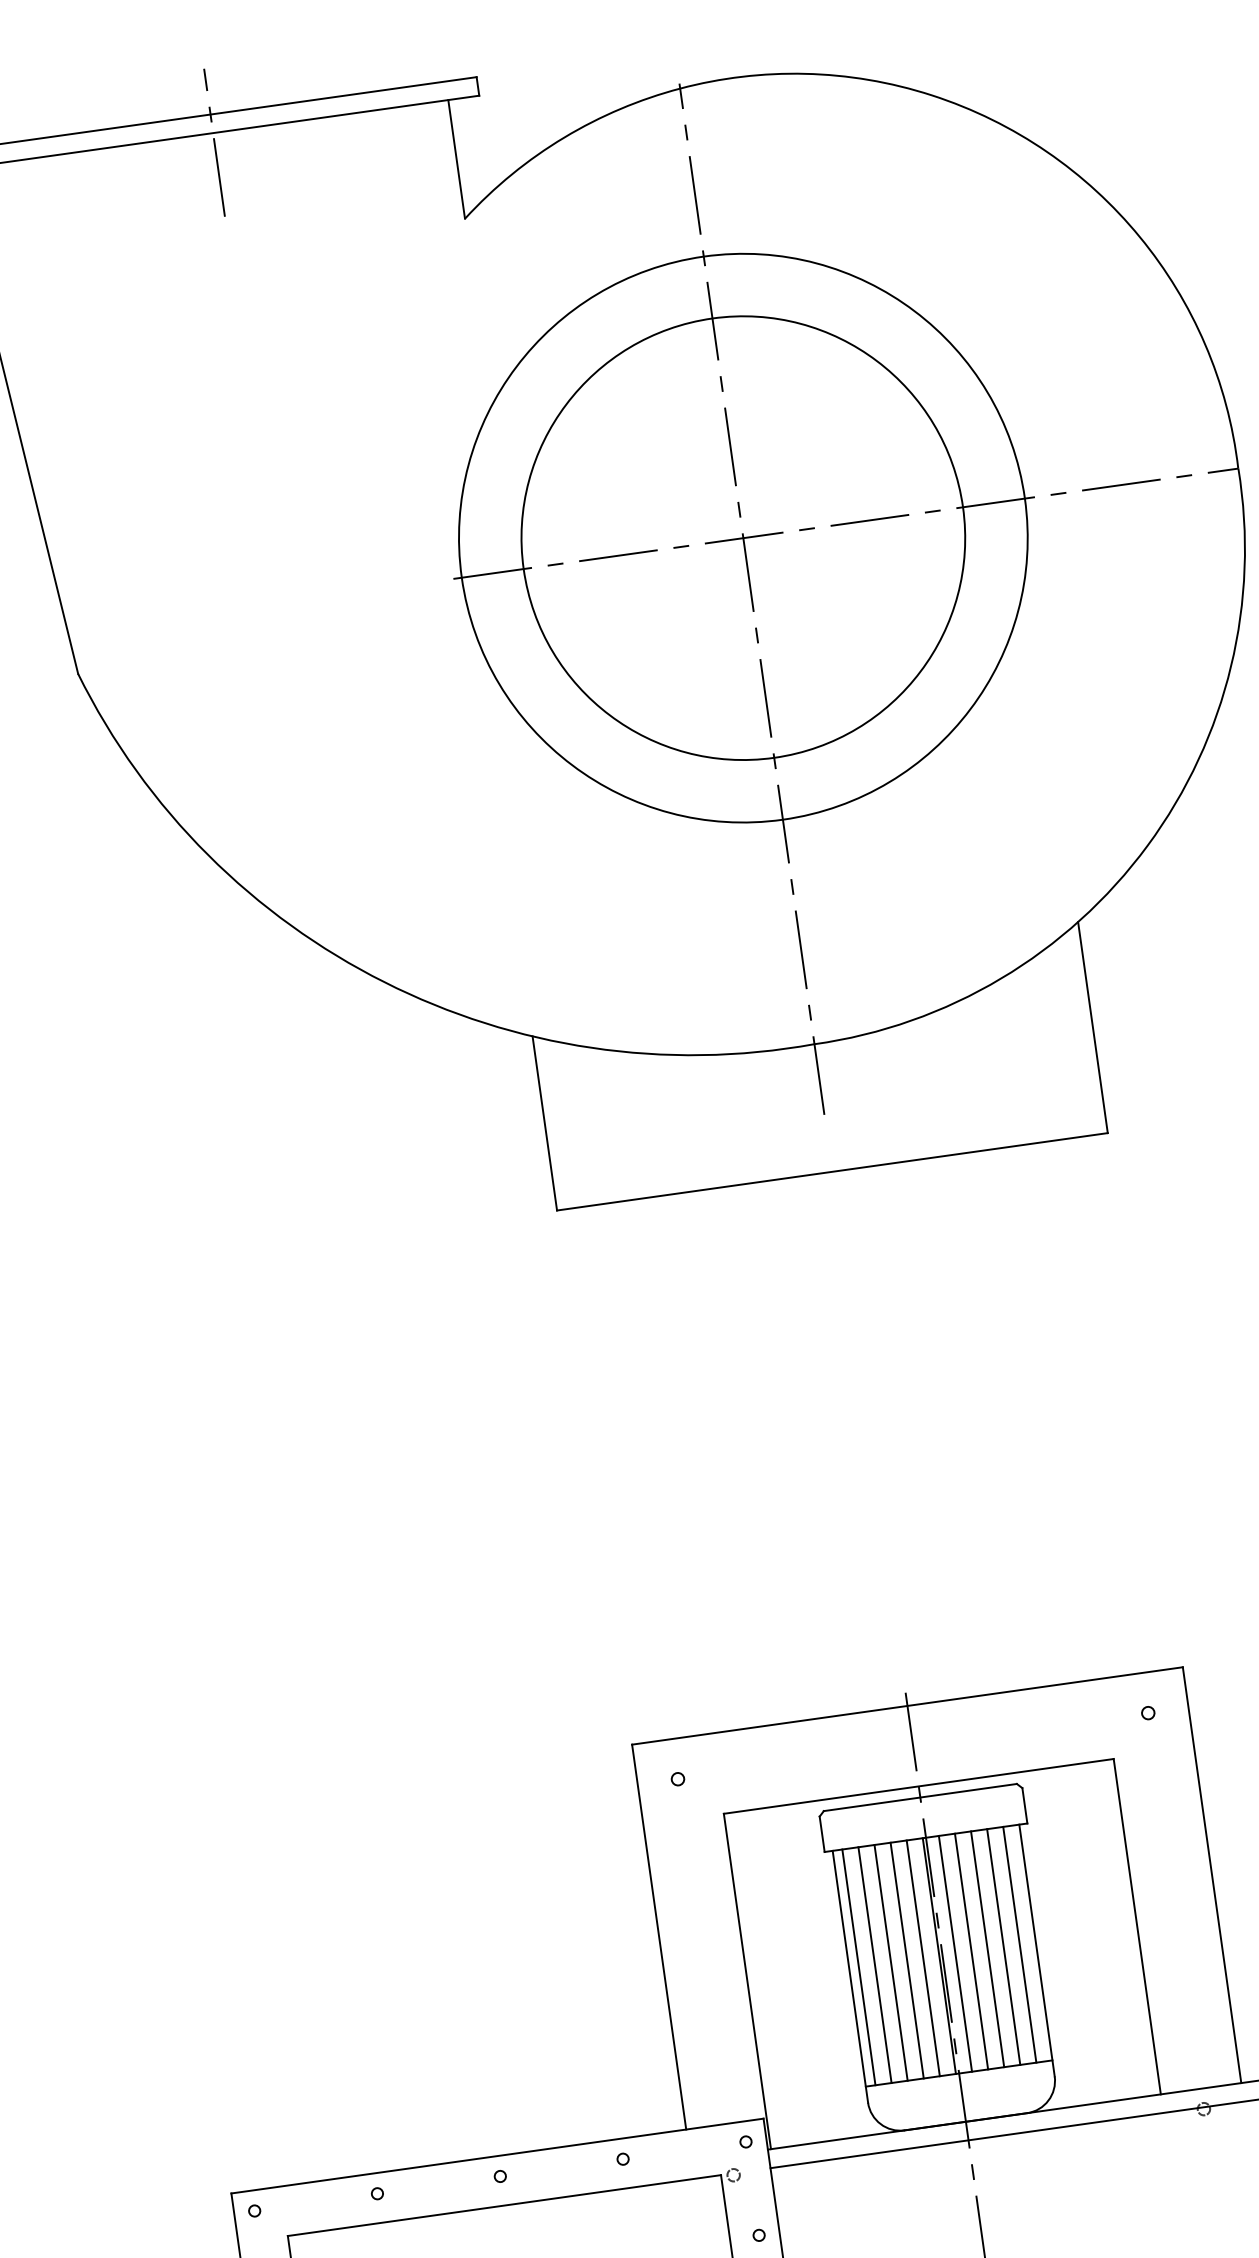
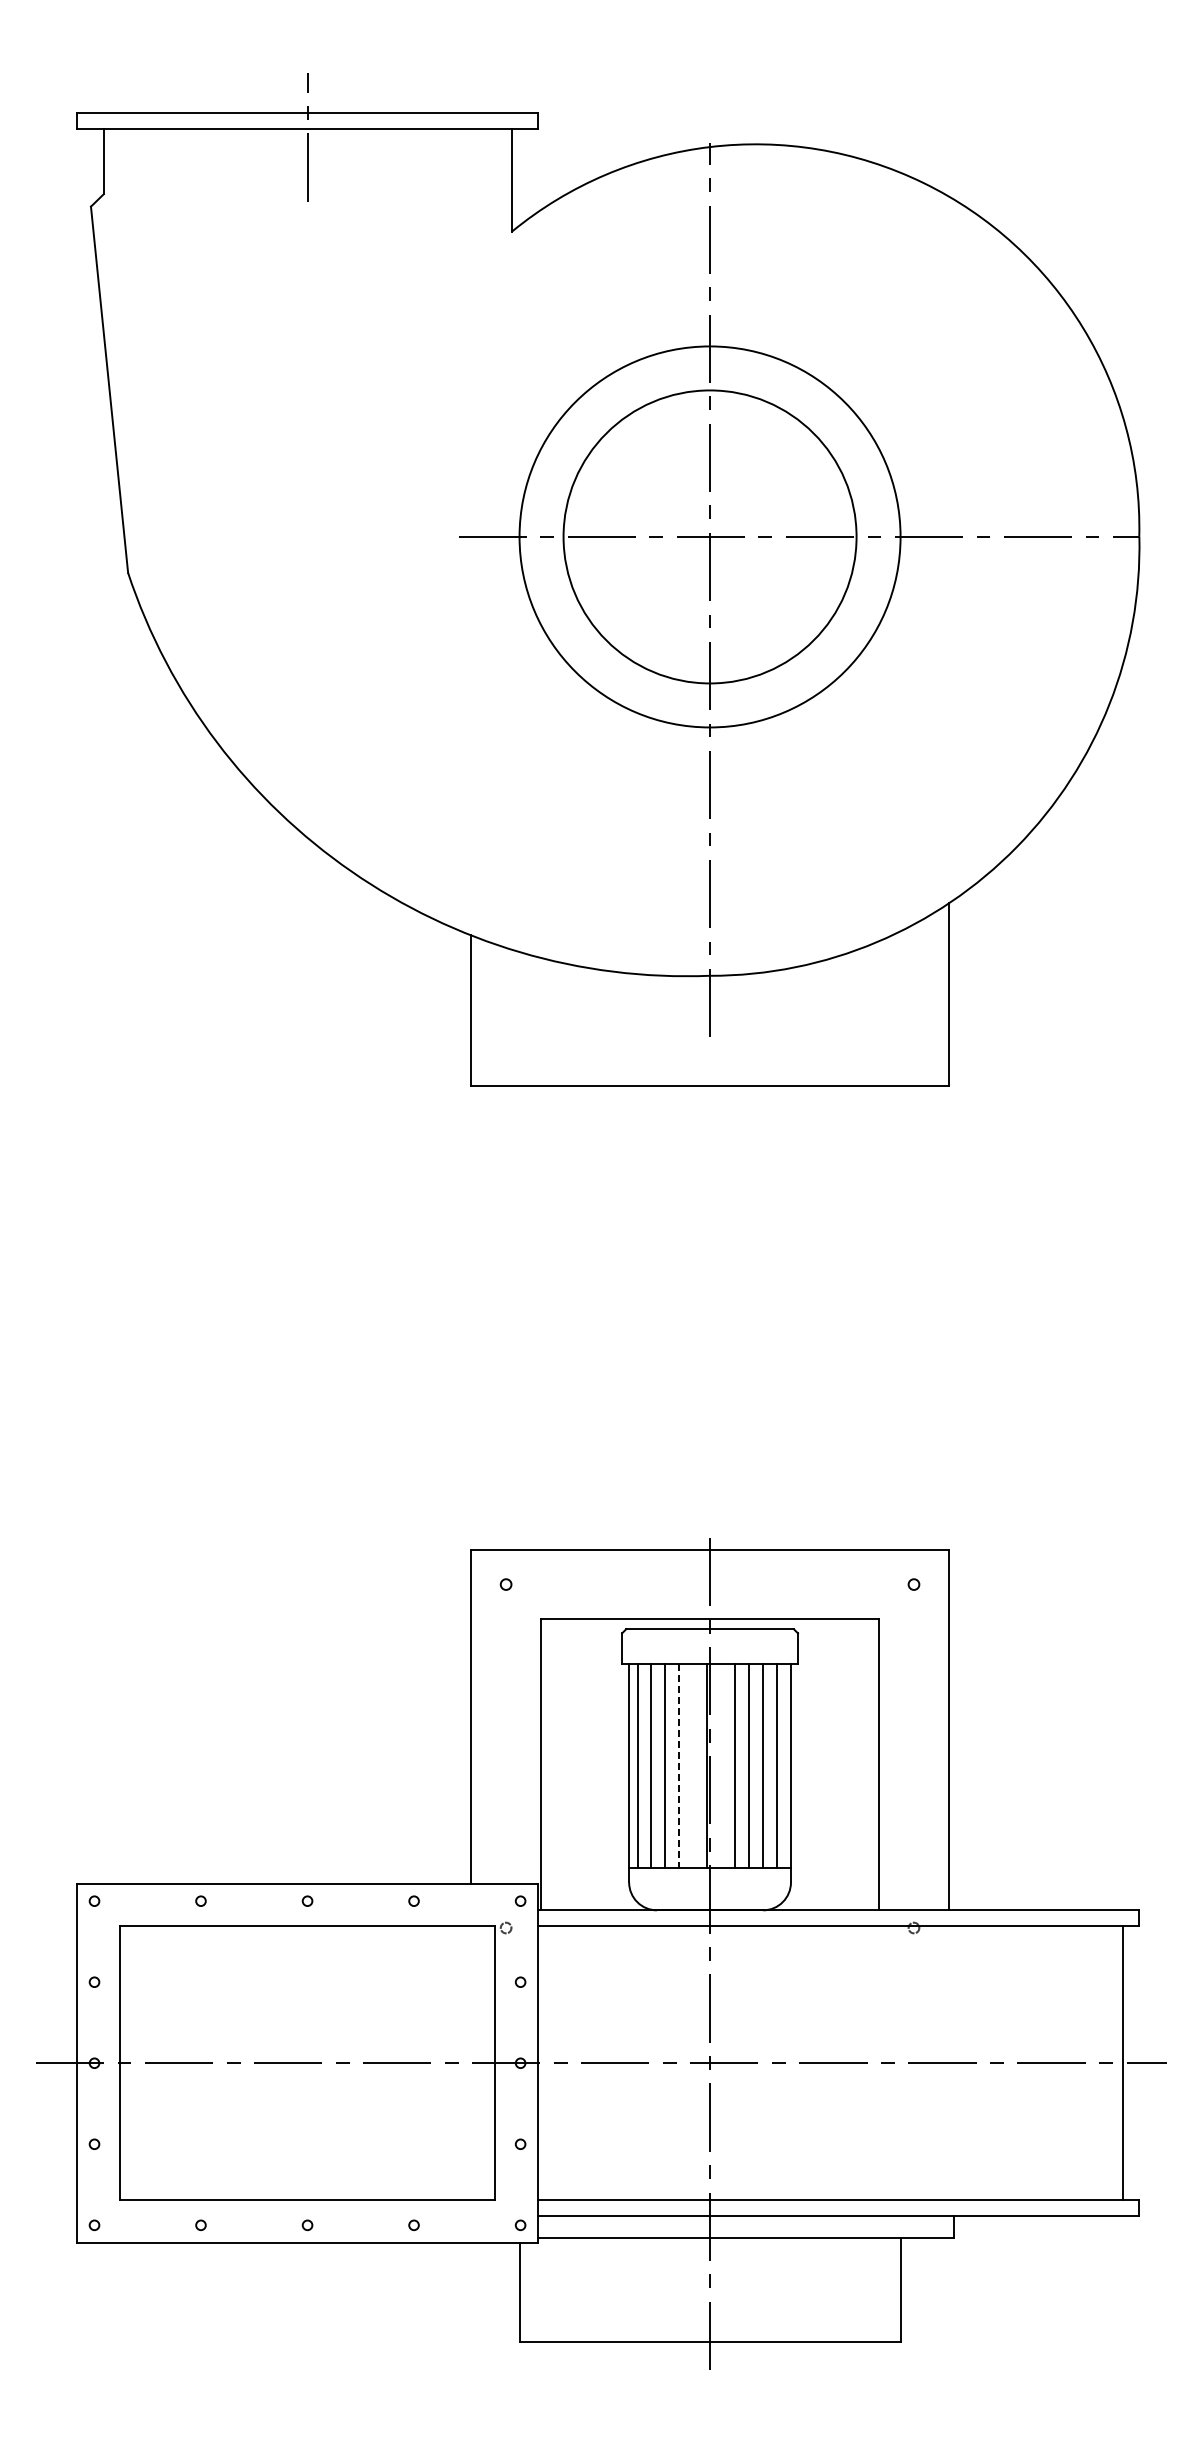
circle: (742, 537) -> (709, 536), size x0.6
line: (955, 1954) -> (721, 1766), removed
line: (923, 1958) -> (693, 1766), removed
line: (907, 1960) -> (679, 1766), solid -> dashed

